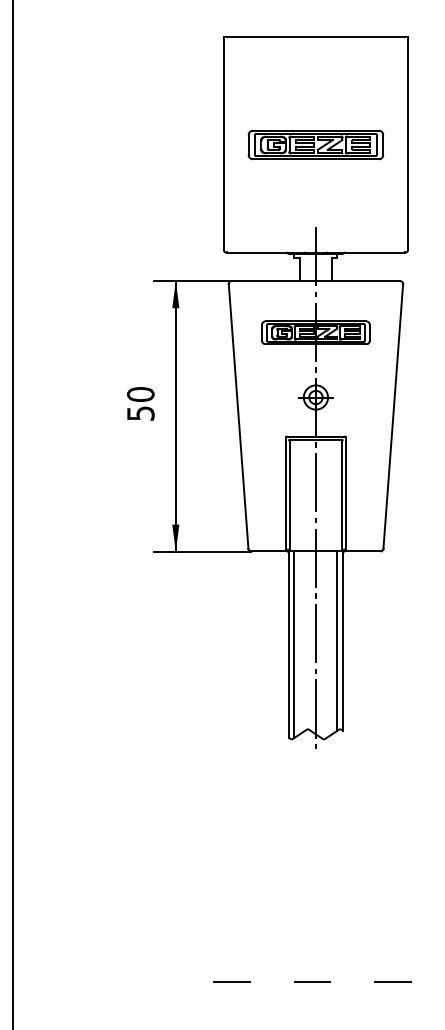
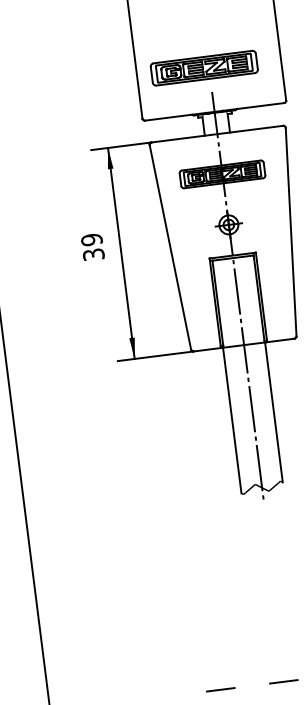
part: (315, 144) -> (203, 67), moved
text: (140, 403) -> (92, 246), 50 -> 39
line: (337, 640) -> (269, 412), removed
line: (294, 644) -> (236, 419), removed

